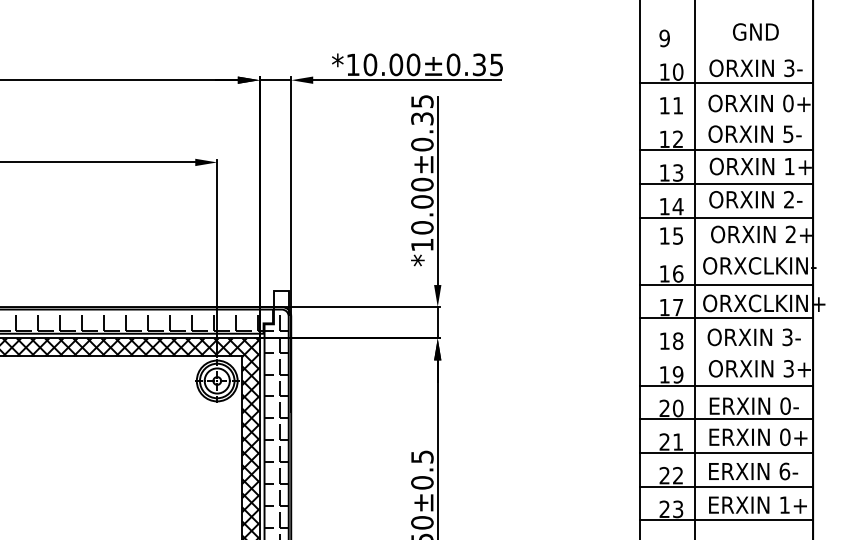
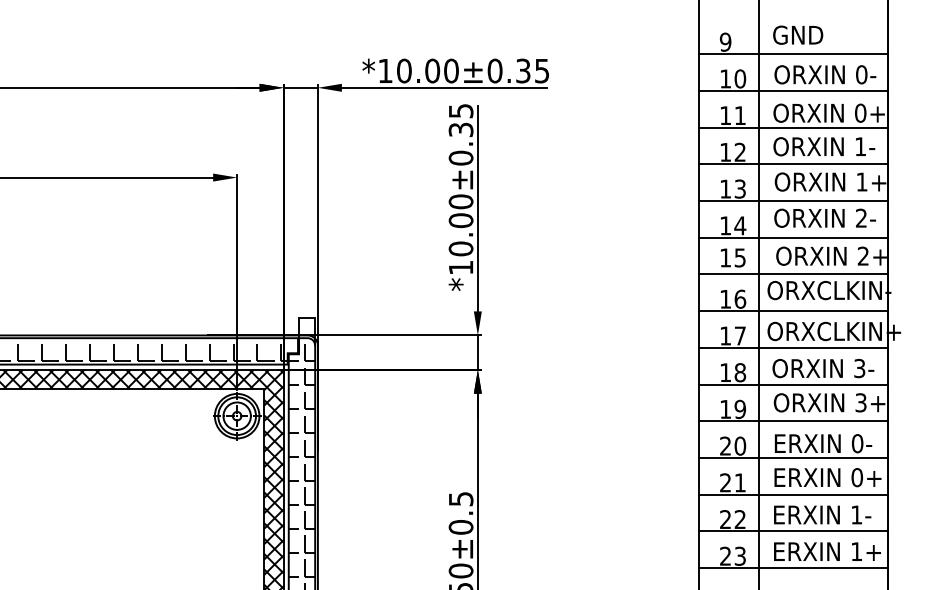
text: (756, 31) -> (798, 34), moved
line: (726, 49) -> (793, 54), added
text: (789, 68) -> (861, 74), 3- -> 0-
line: (726, 116) -> (793, 127), added
text: (788, 133) -> (860, 146), 5- -> 1-
line: (726, 251) -> (793, 274), added
line: (726, 351) -> (793, 384), added
text: (784, 471) -> (856, 514), 6- -> 1-

